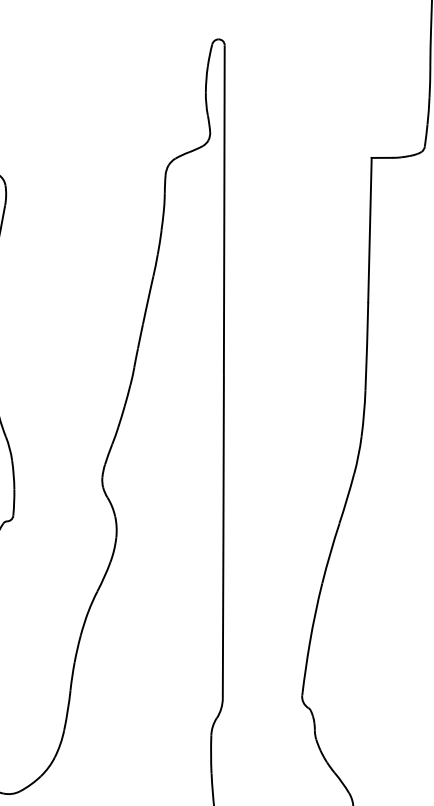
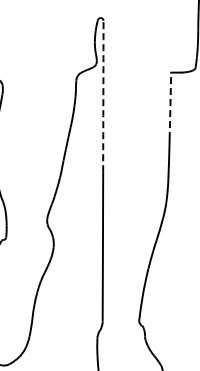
arc: (224, 209) -> (103, 96), solid -> dashed
line: (370, 229) -> (170, 105), solid -> dashed

